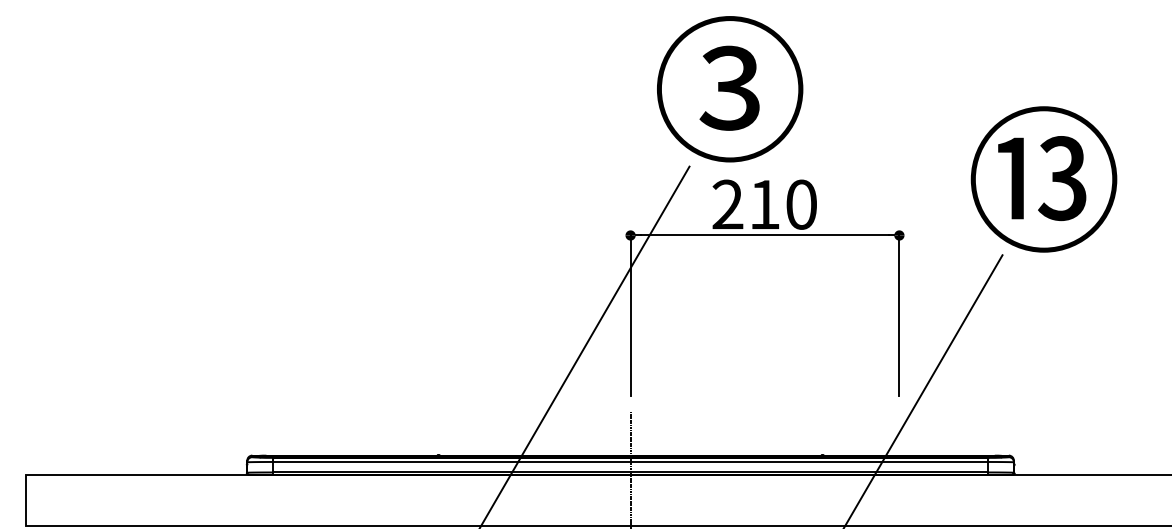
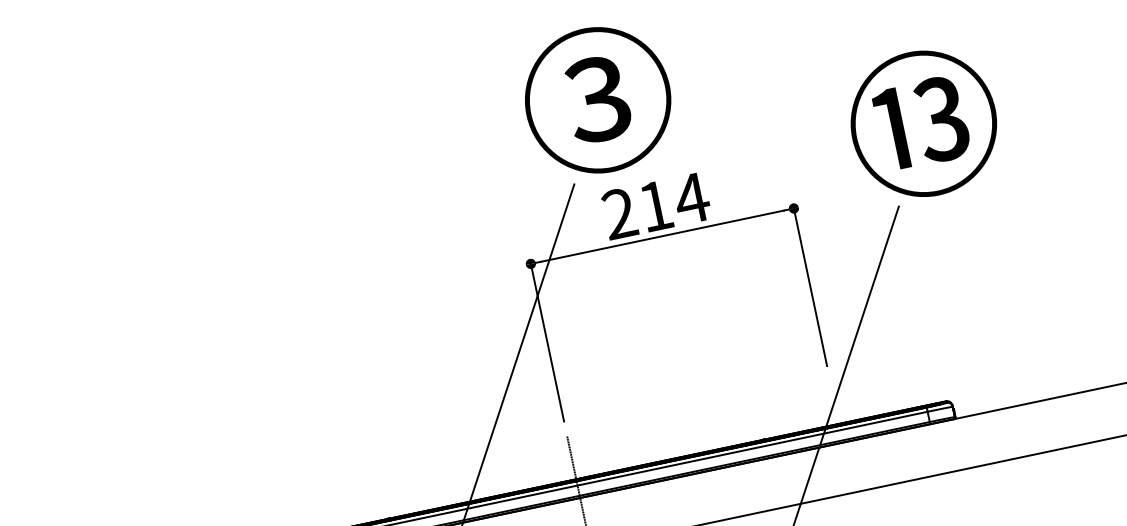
text: (801, 204) -> (691, 198), 210 -> 214

